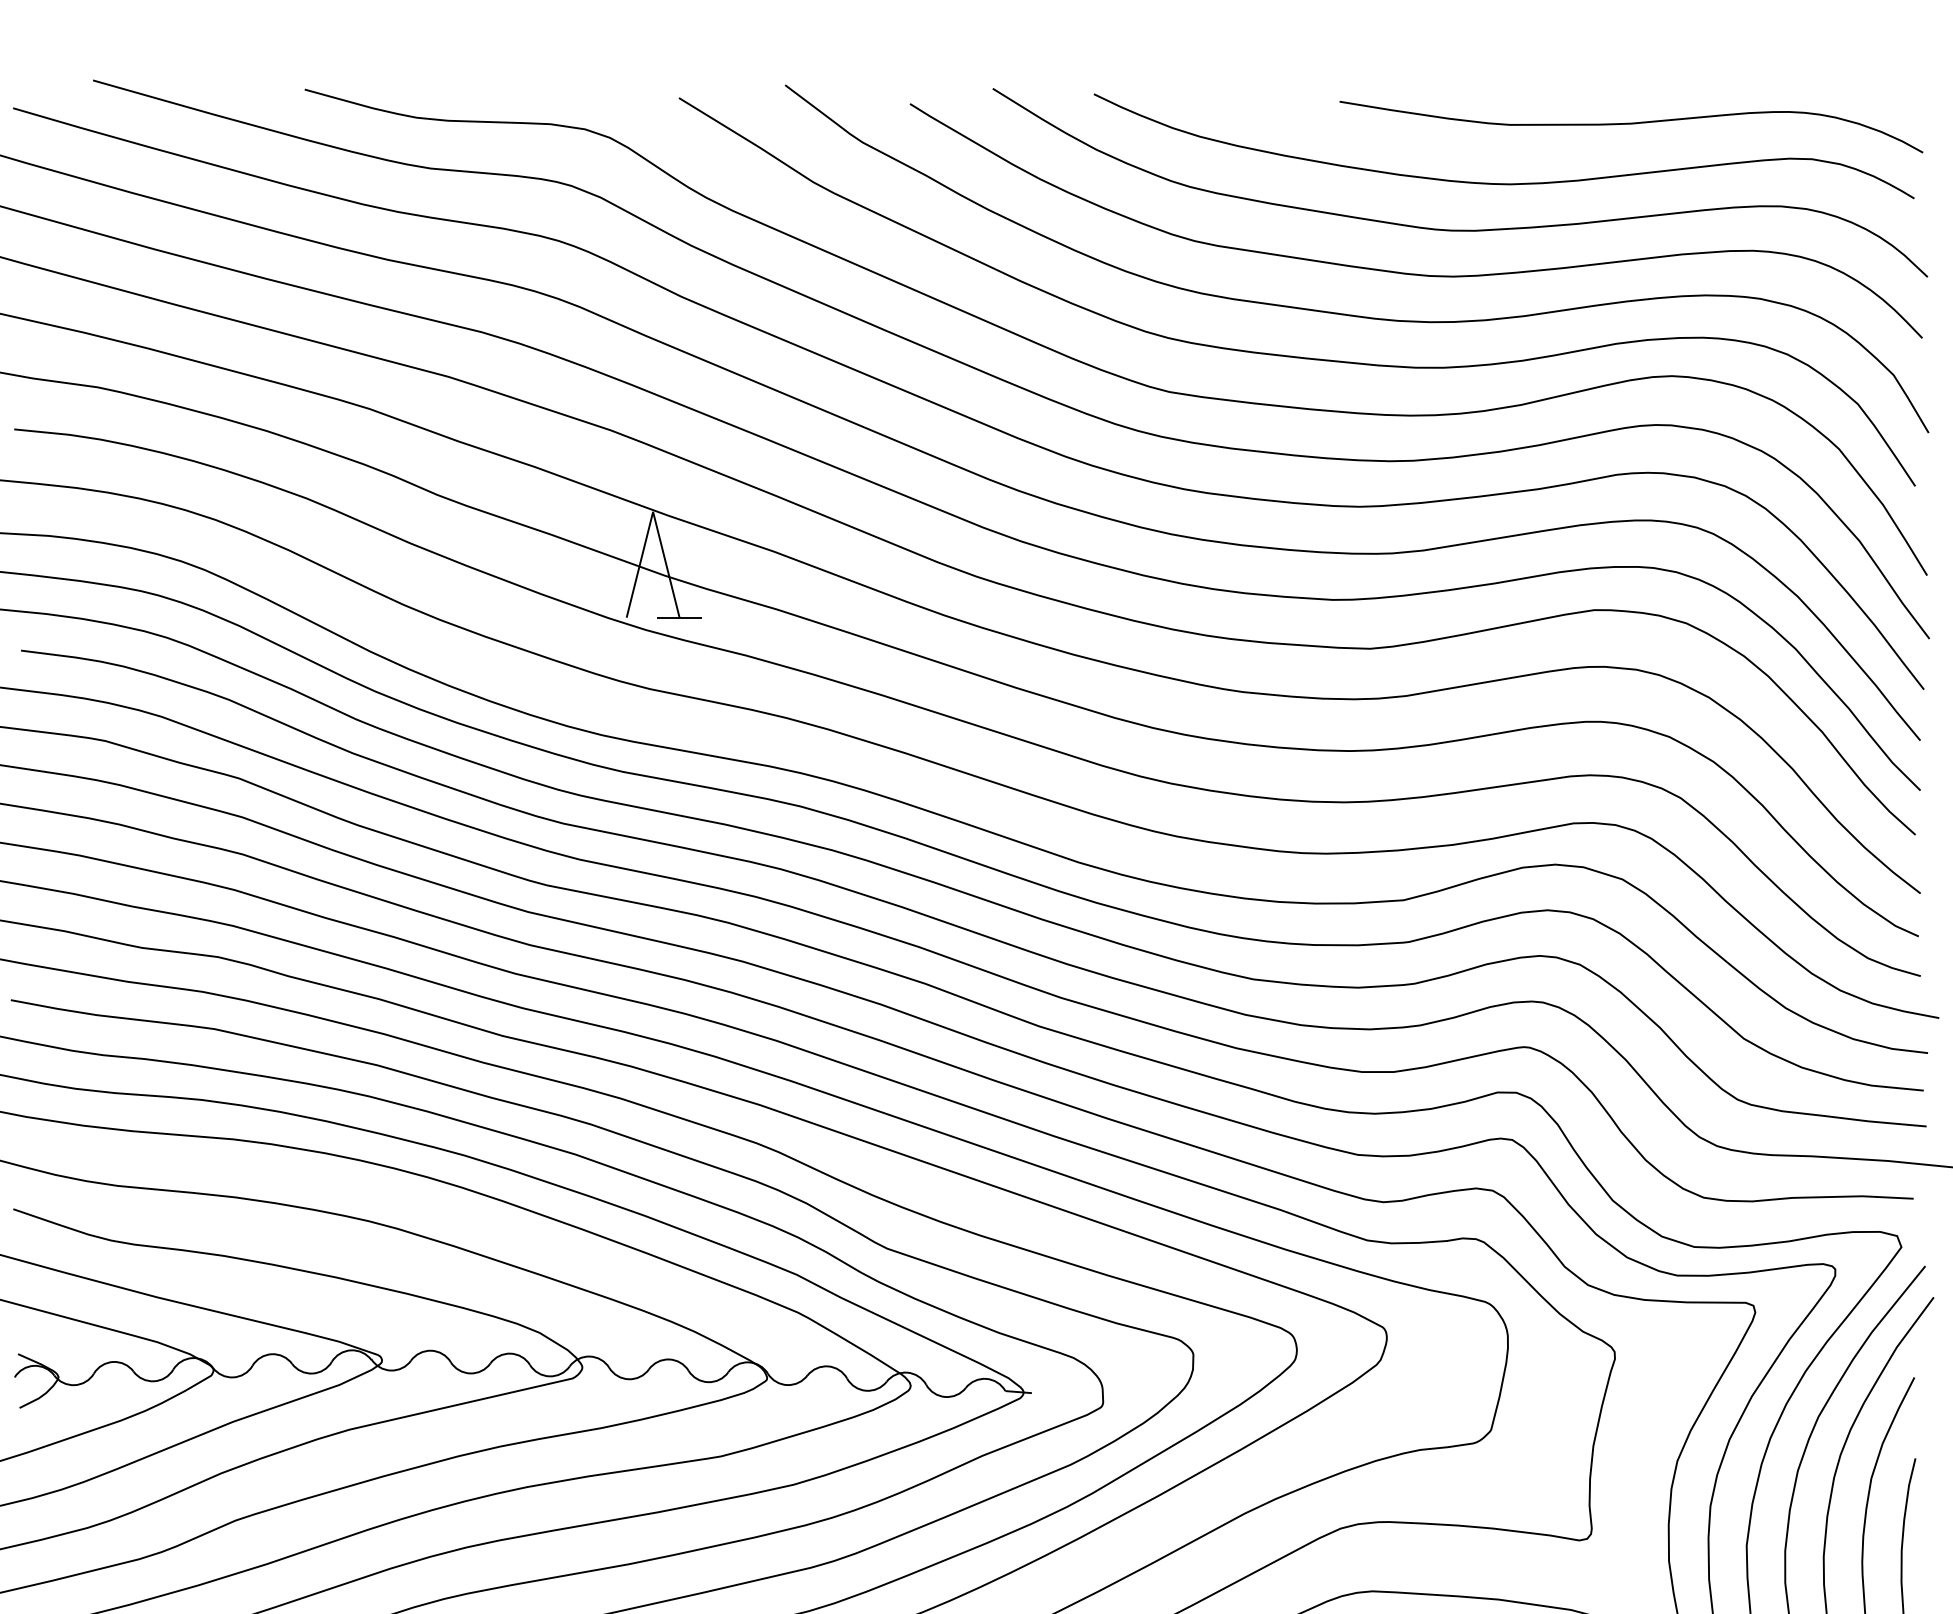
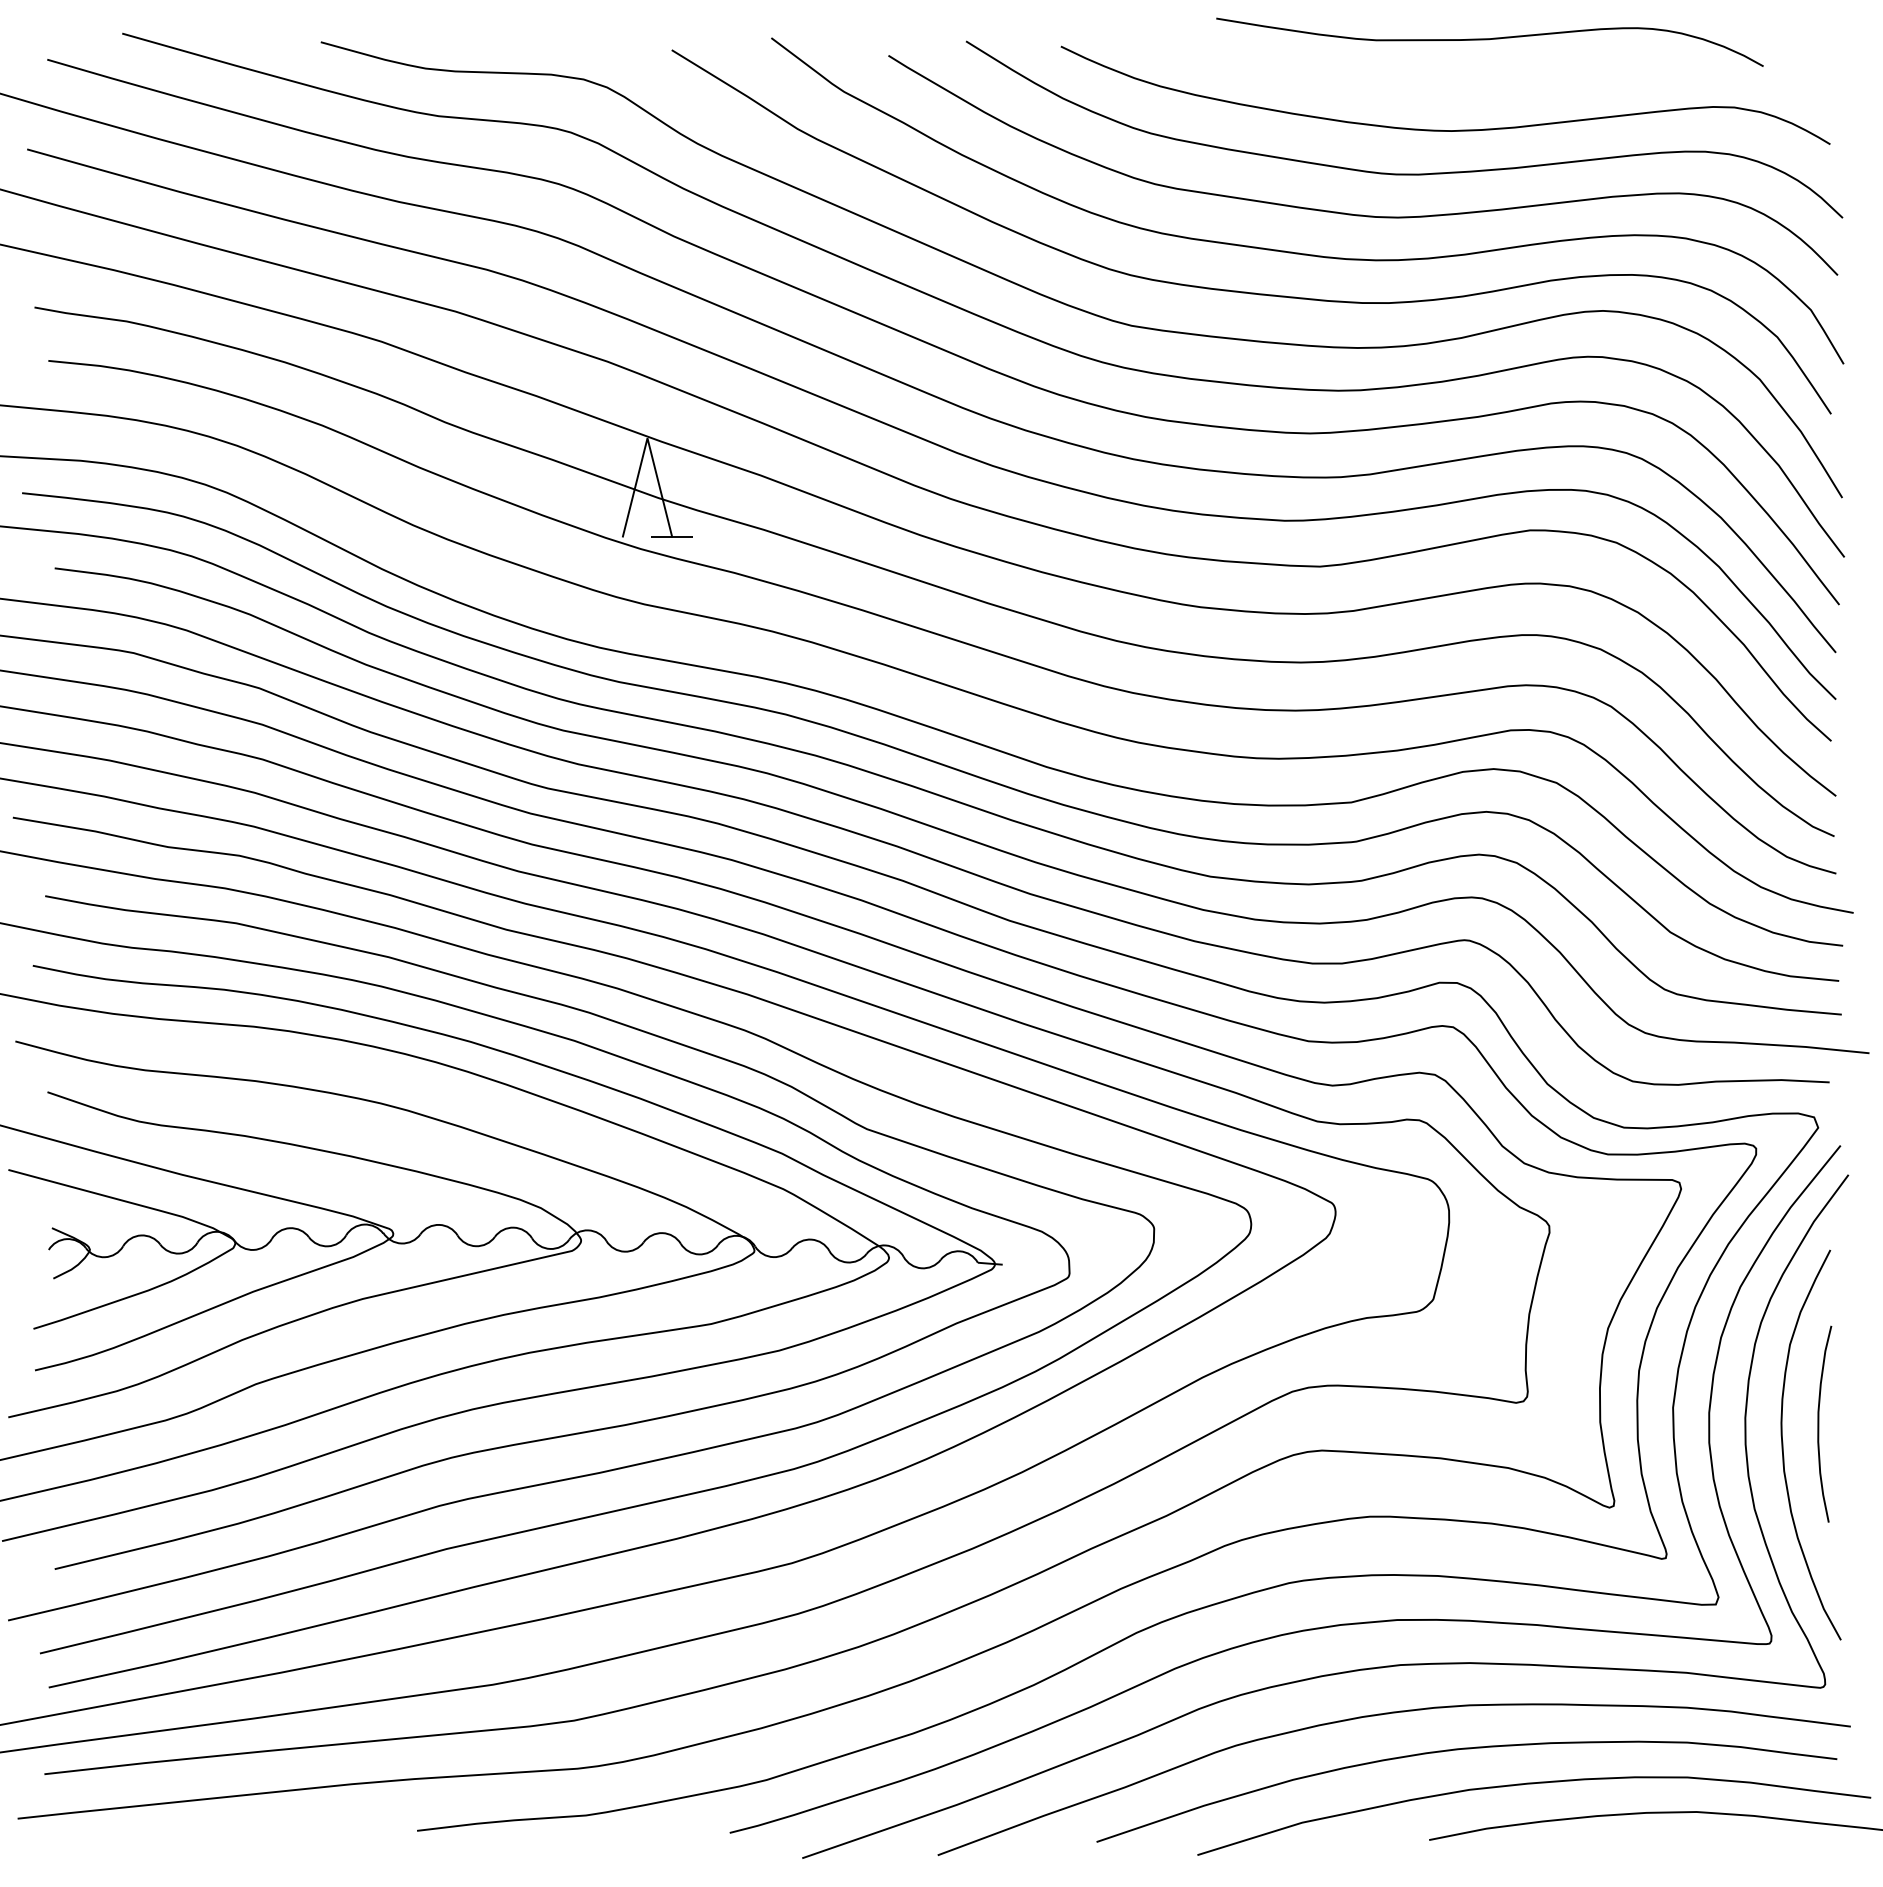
curve: (1630, 125) -> (1489, 40), moved

